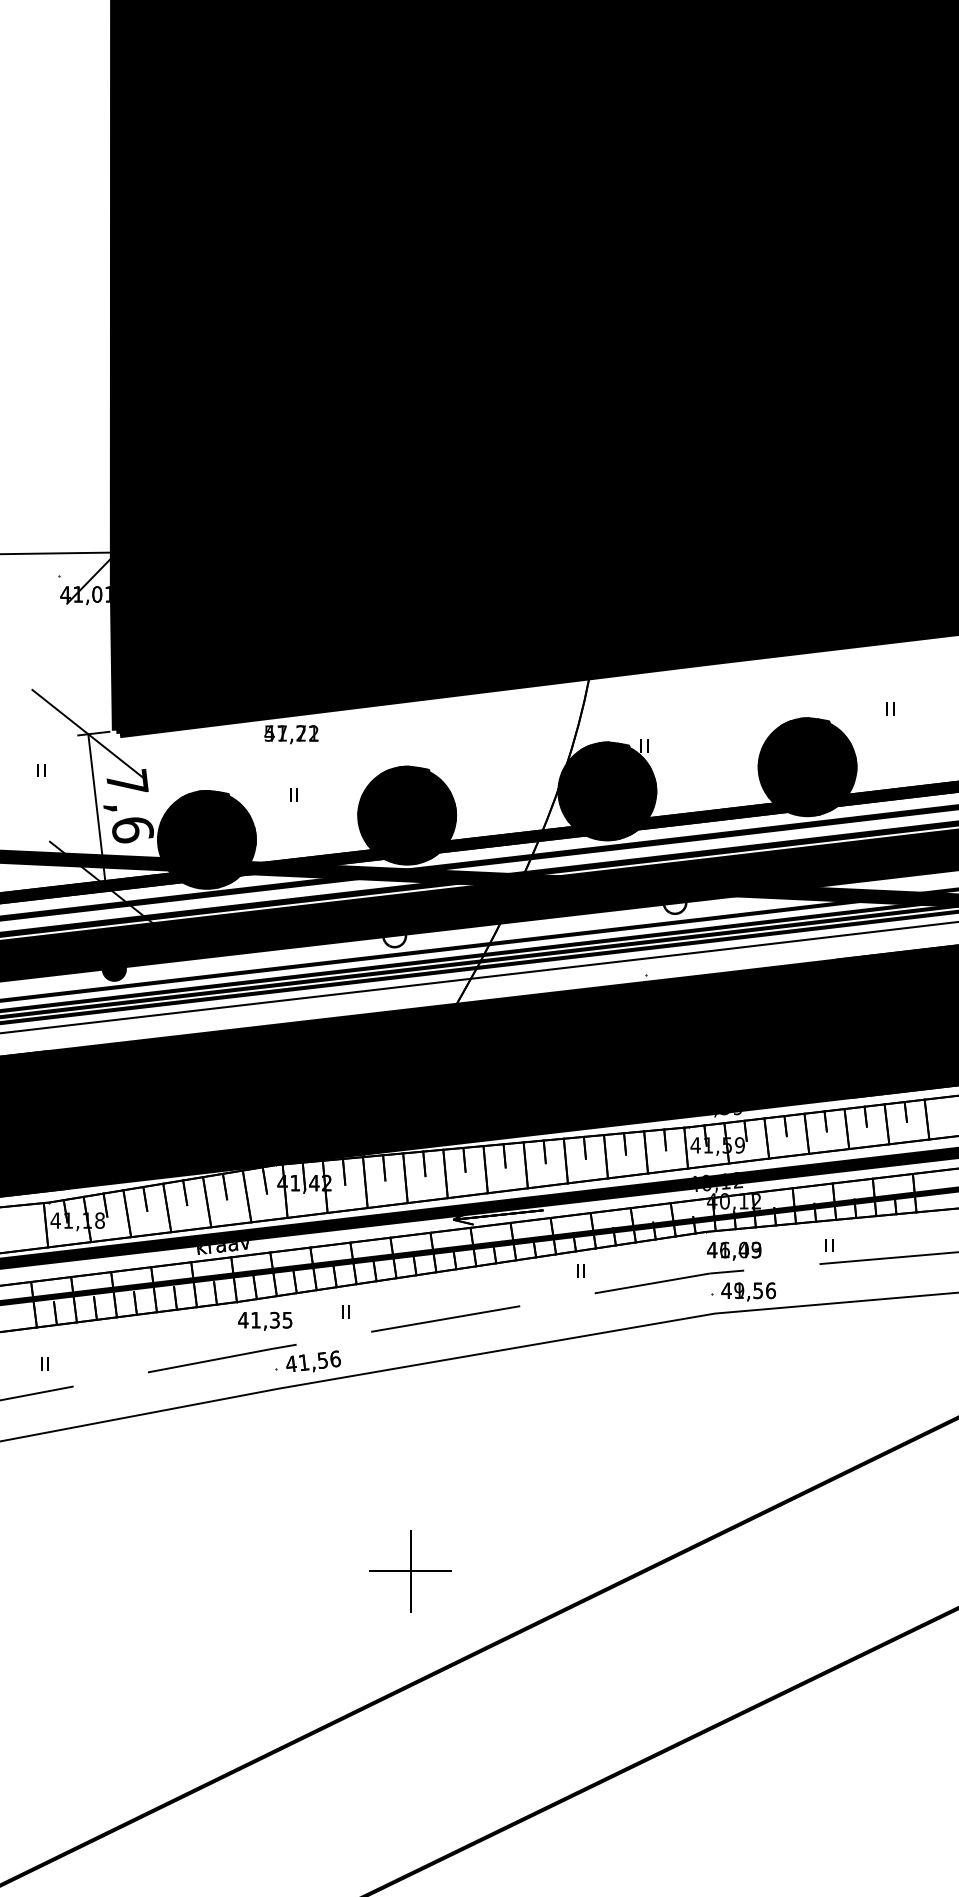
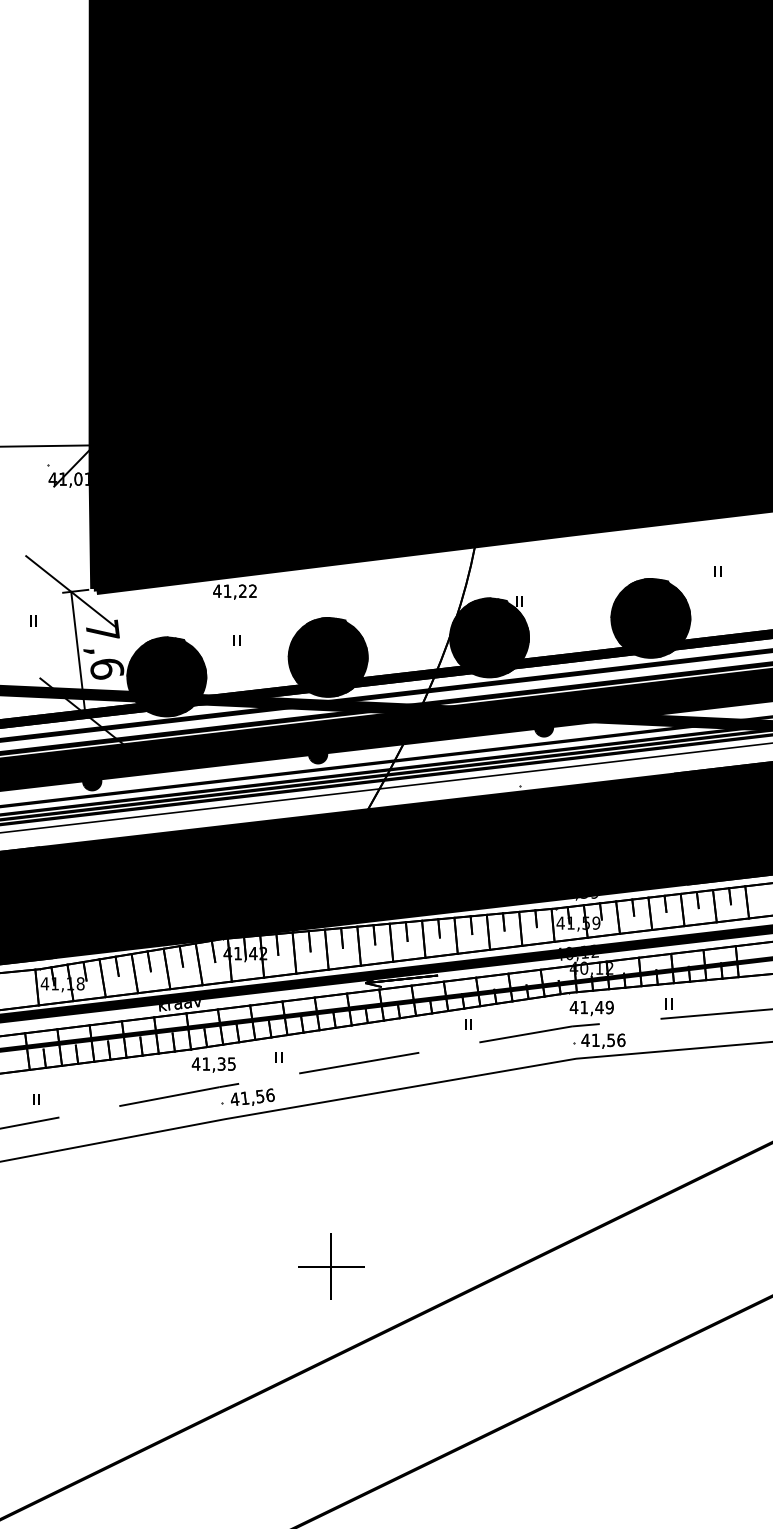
text: (290, 732) -> (234, 590), 57,71 -> 41,22
fill: (675, 902) -> (544, 727), added
fill: (395, 936) -> (318, 754), added
text: (740, 1250) -> (596, 1007), 46,03 -> 41,49
text: (738, 1289) -> (595, 1039), 49,56 -> 41,56

